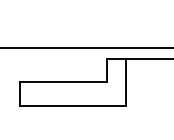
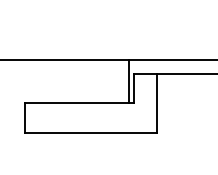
line: (102, 64) -> (128, 80), added

